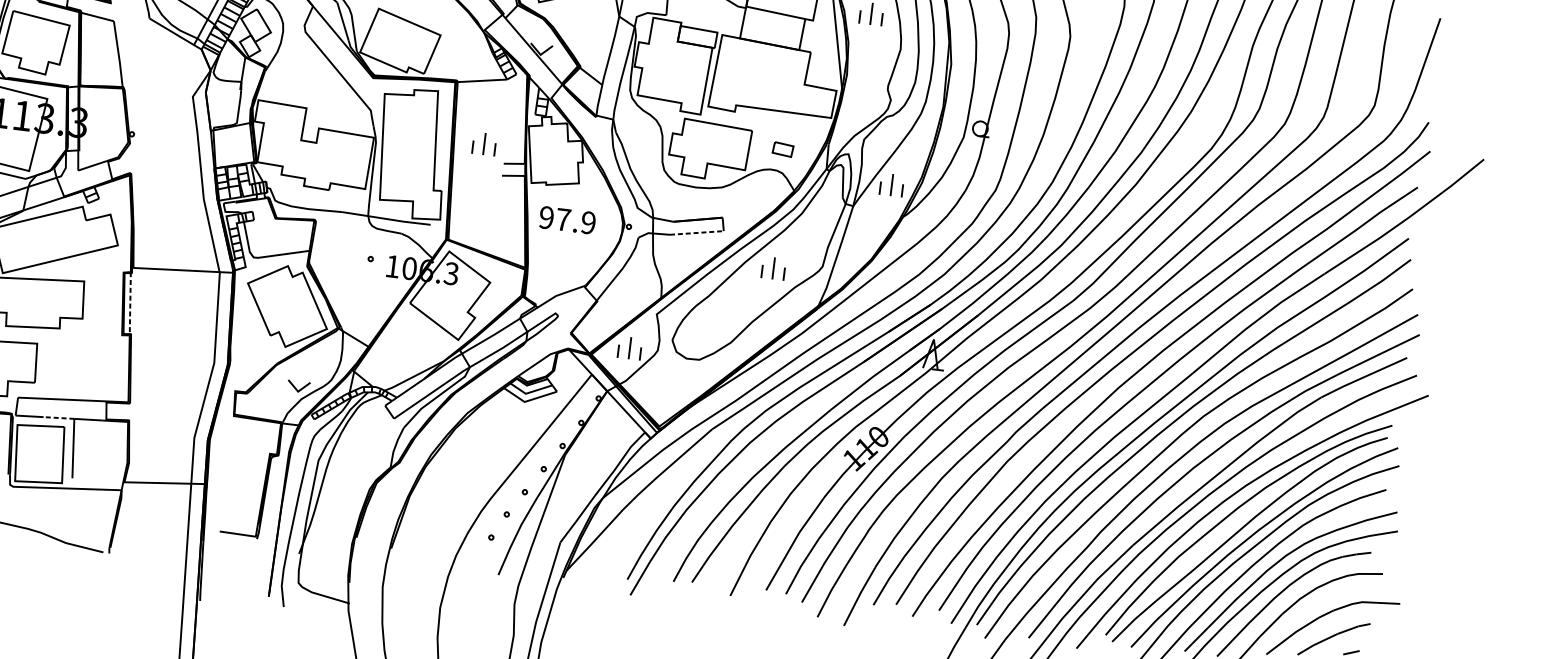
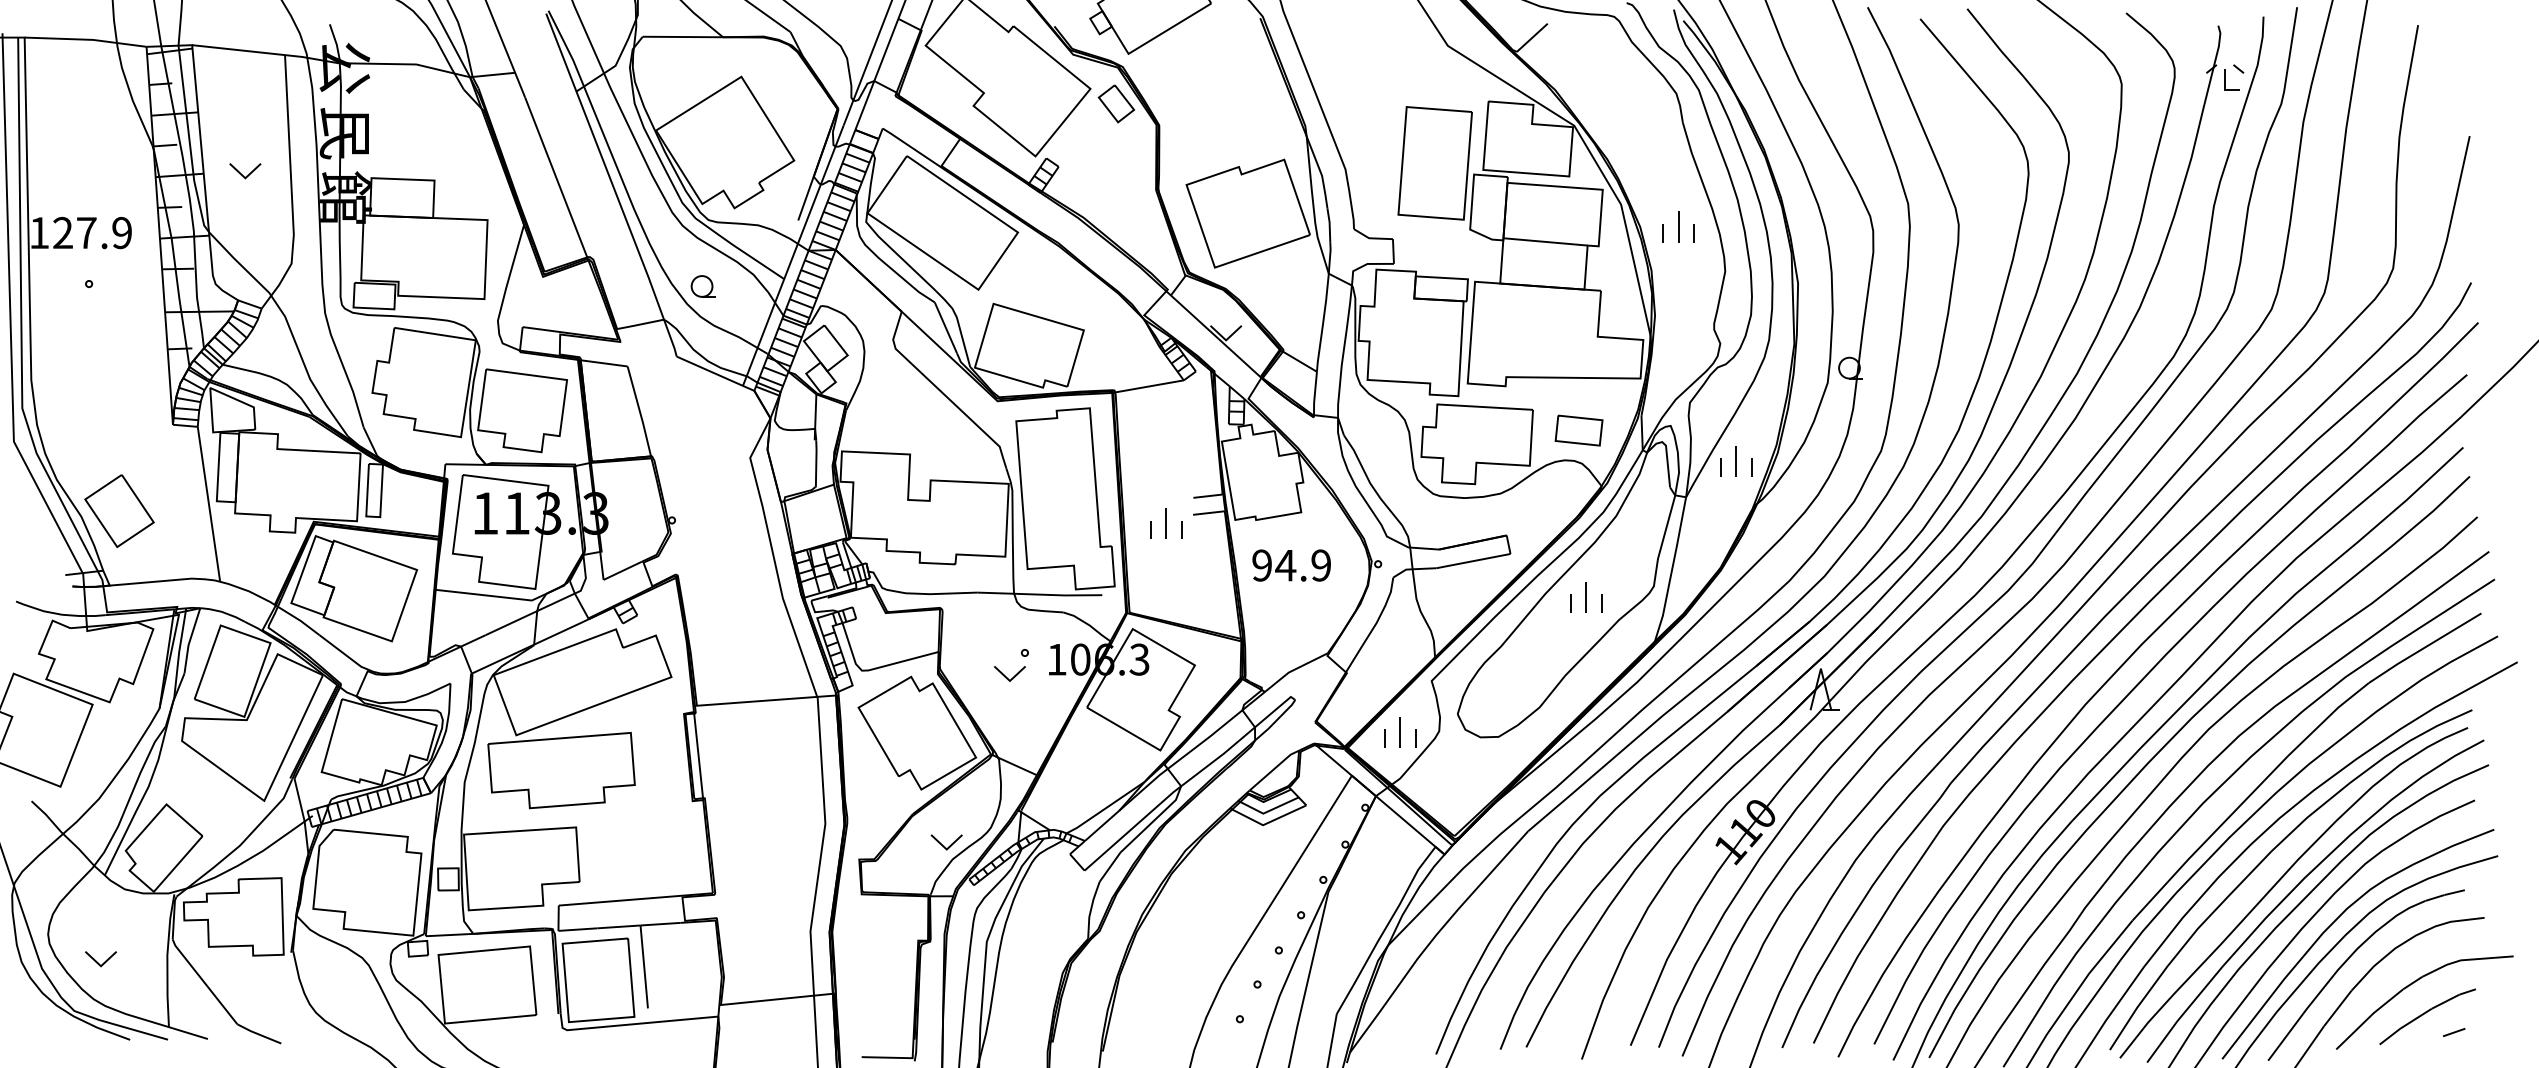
part: (484, 143) -> (1166, 523), moved
part: (782, 149) -> (1578, 430), size x1.67
text: (563, 219) -> (1285, 565), 97.9 -> 94.9
line: (696, 233) -> (1473, 561), dashed -> solid
part: (358, 272) -> (1009, 673), added
line: (130, 304) -> (698, 756), dashed -> solid
line: (59, 417) -> (619, 926), dashed -> solid

